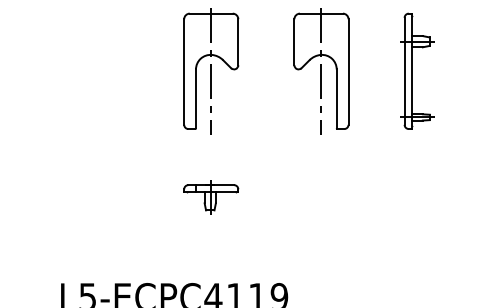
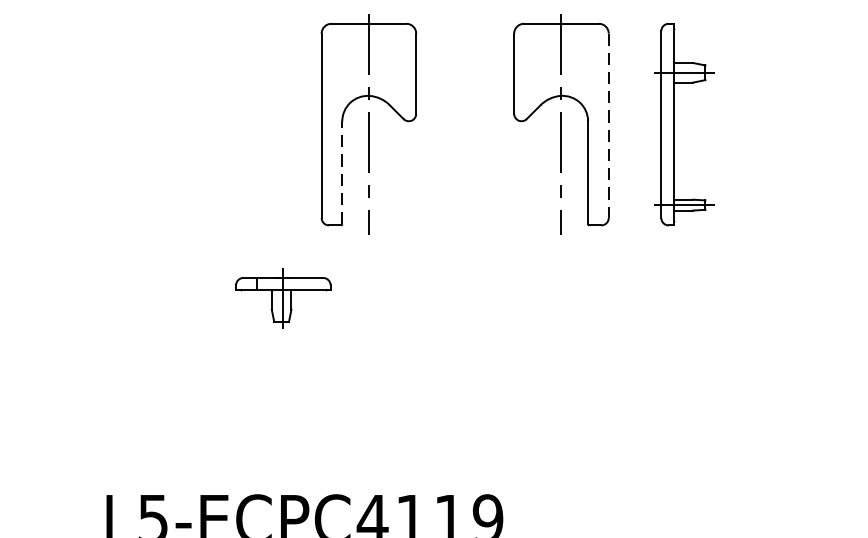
part: (417, 70) -> (683, 123), moved
line: (348, 72) -> (608, 126), solid -> dashed
line: (196, 98) -> (343, 172), solid -> dashed
part: (211, 197) -> (283, 299), moved

